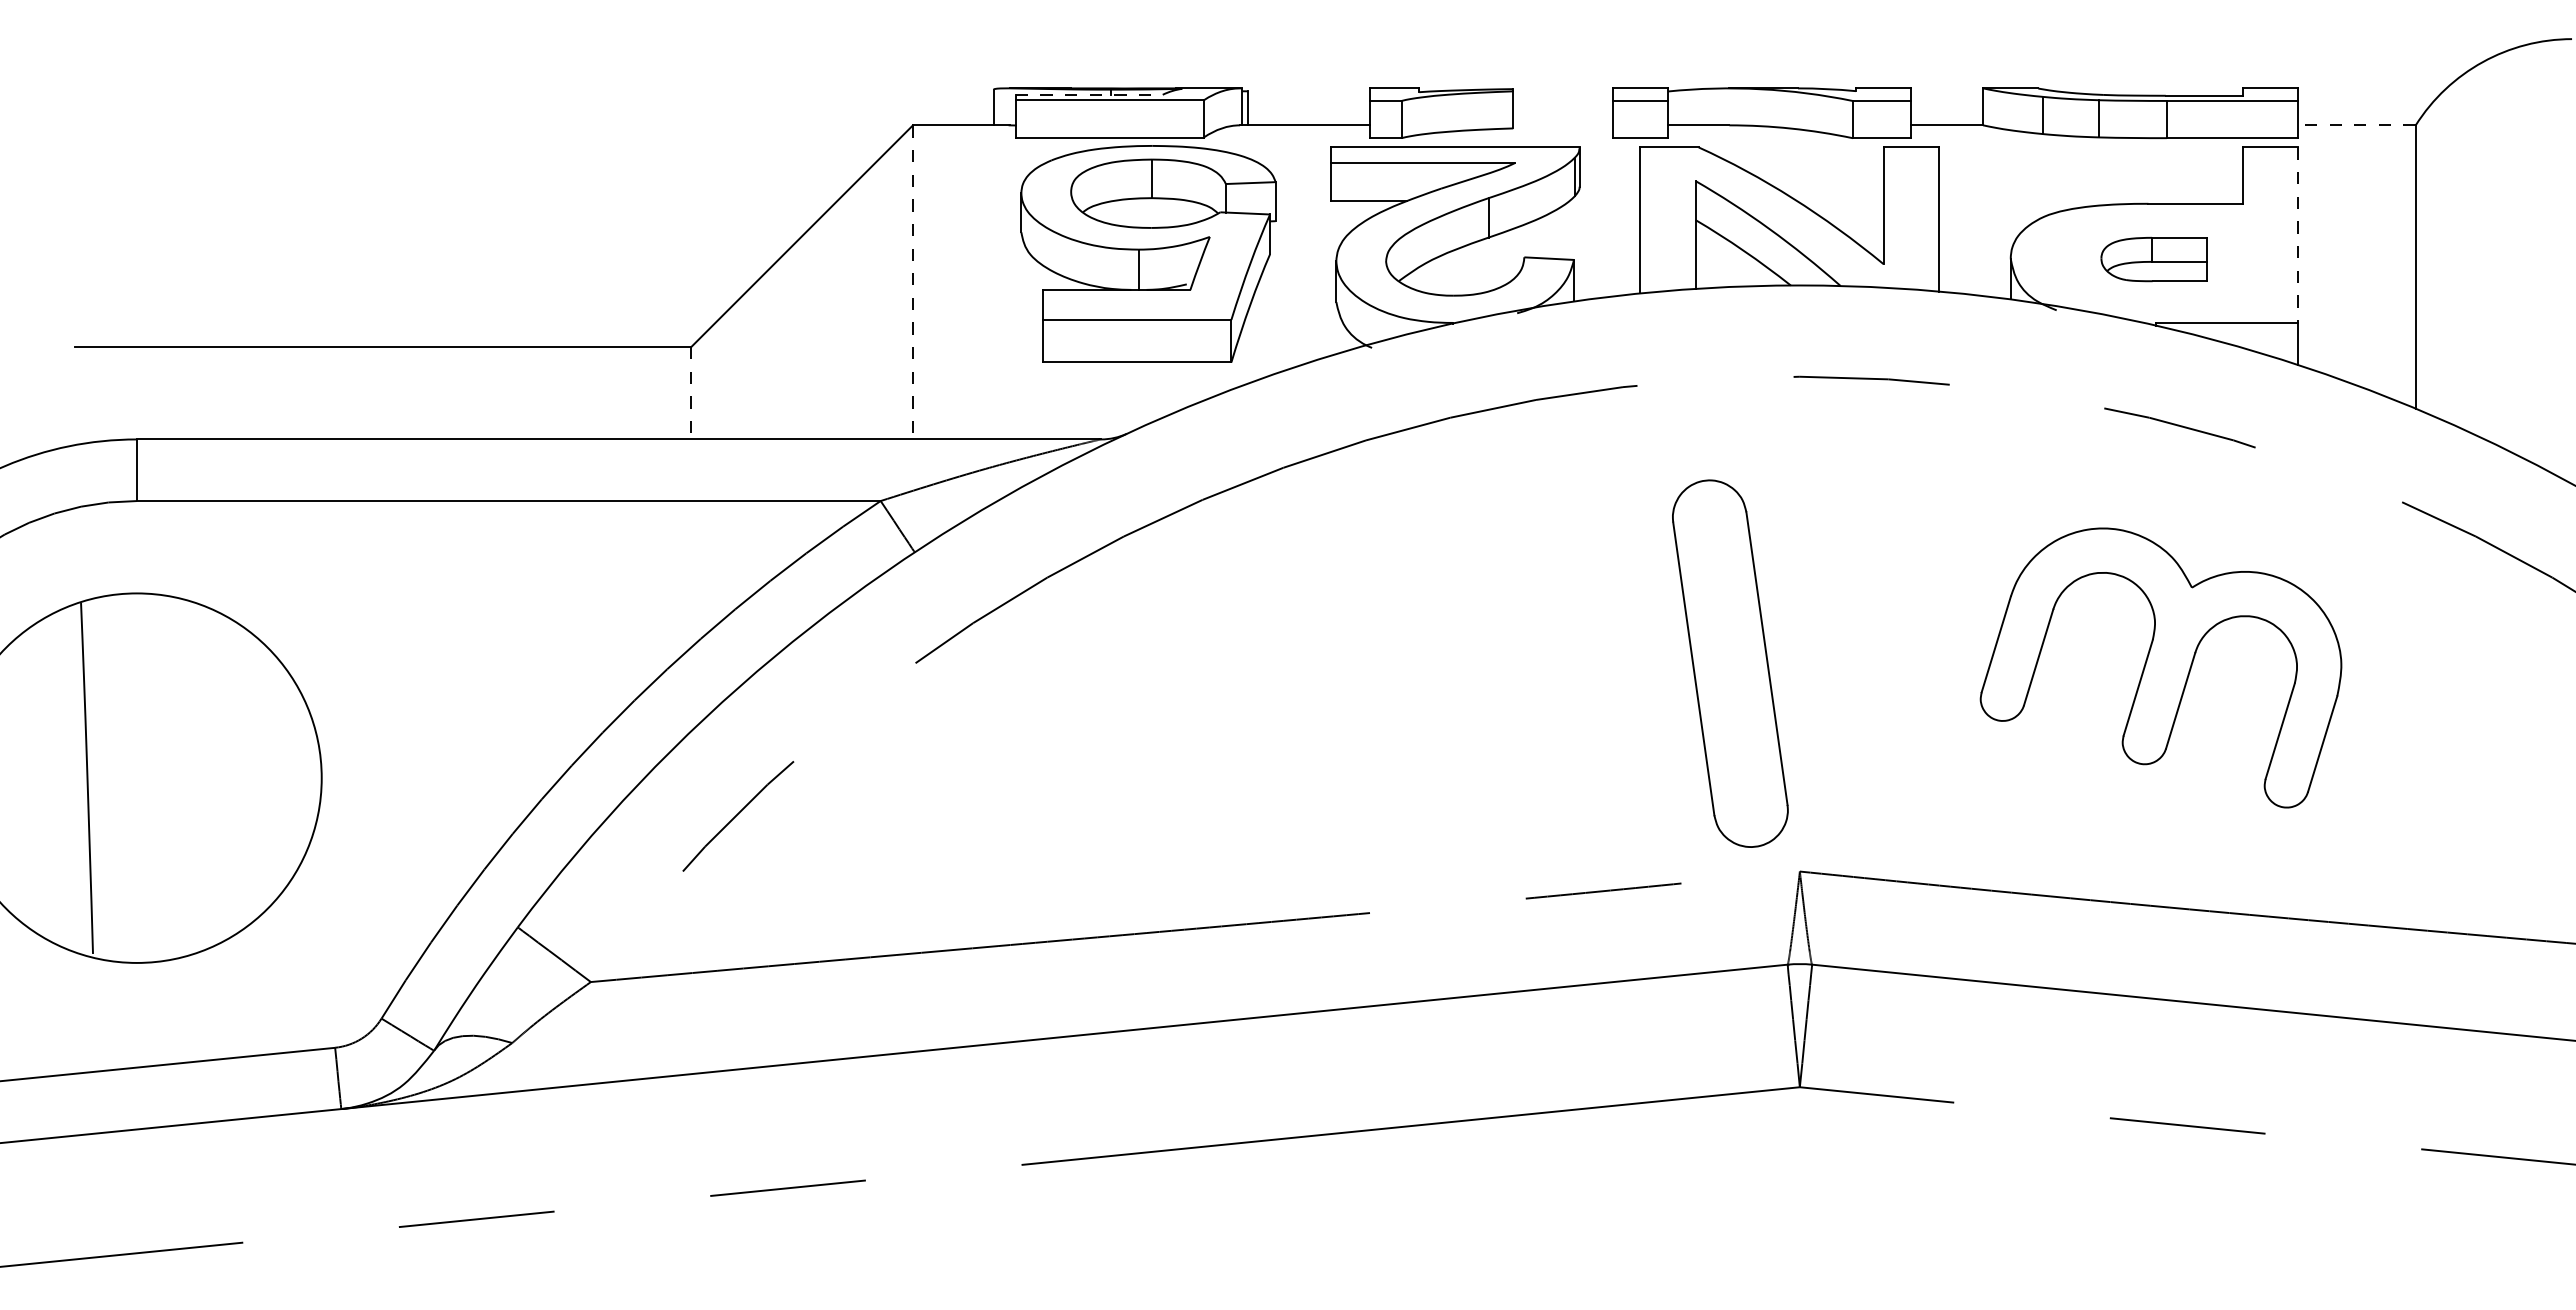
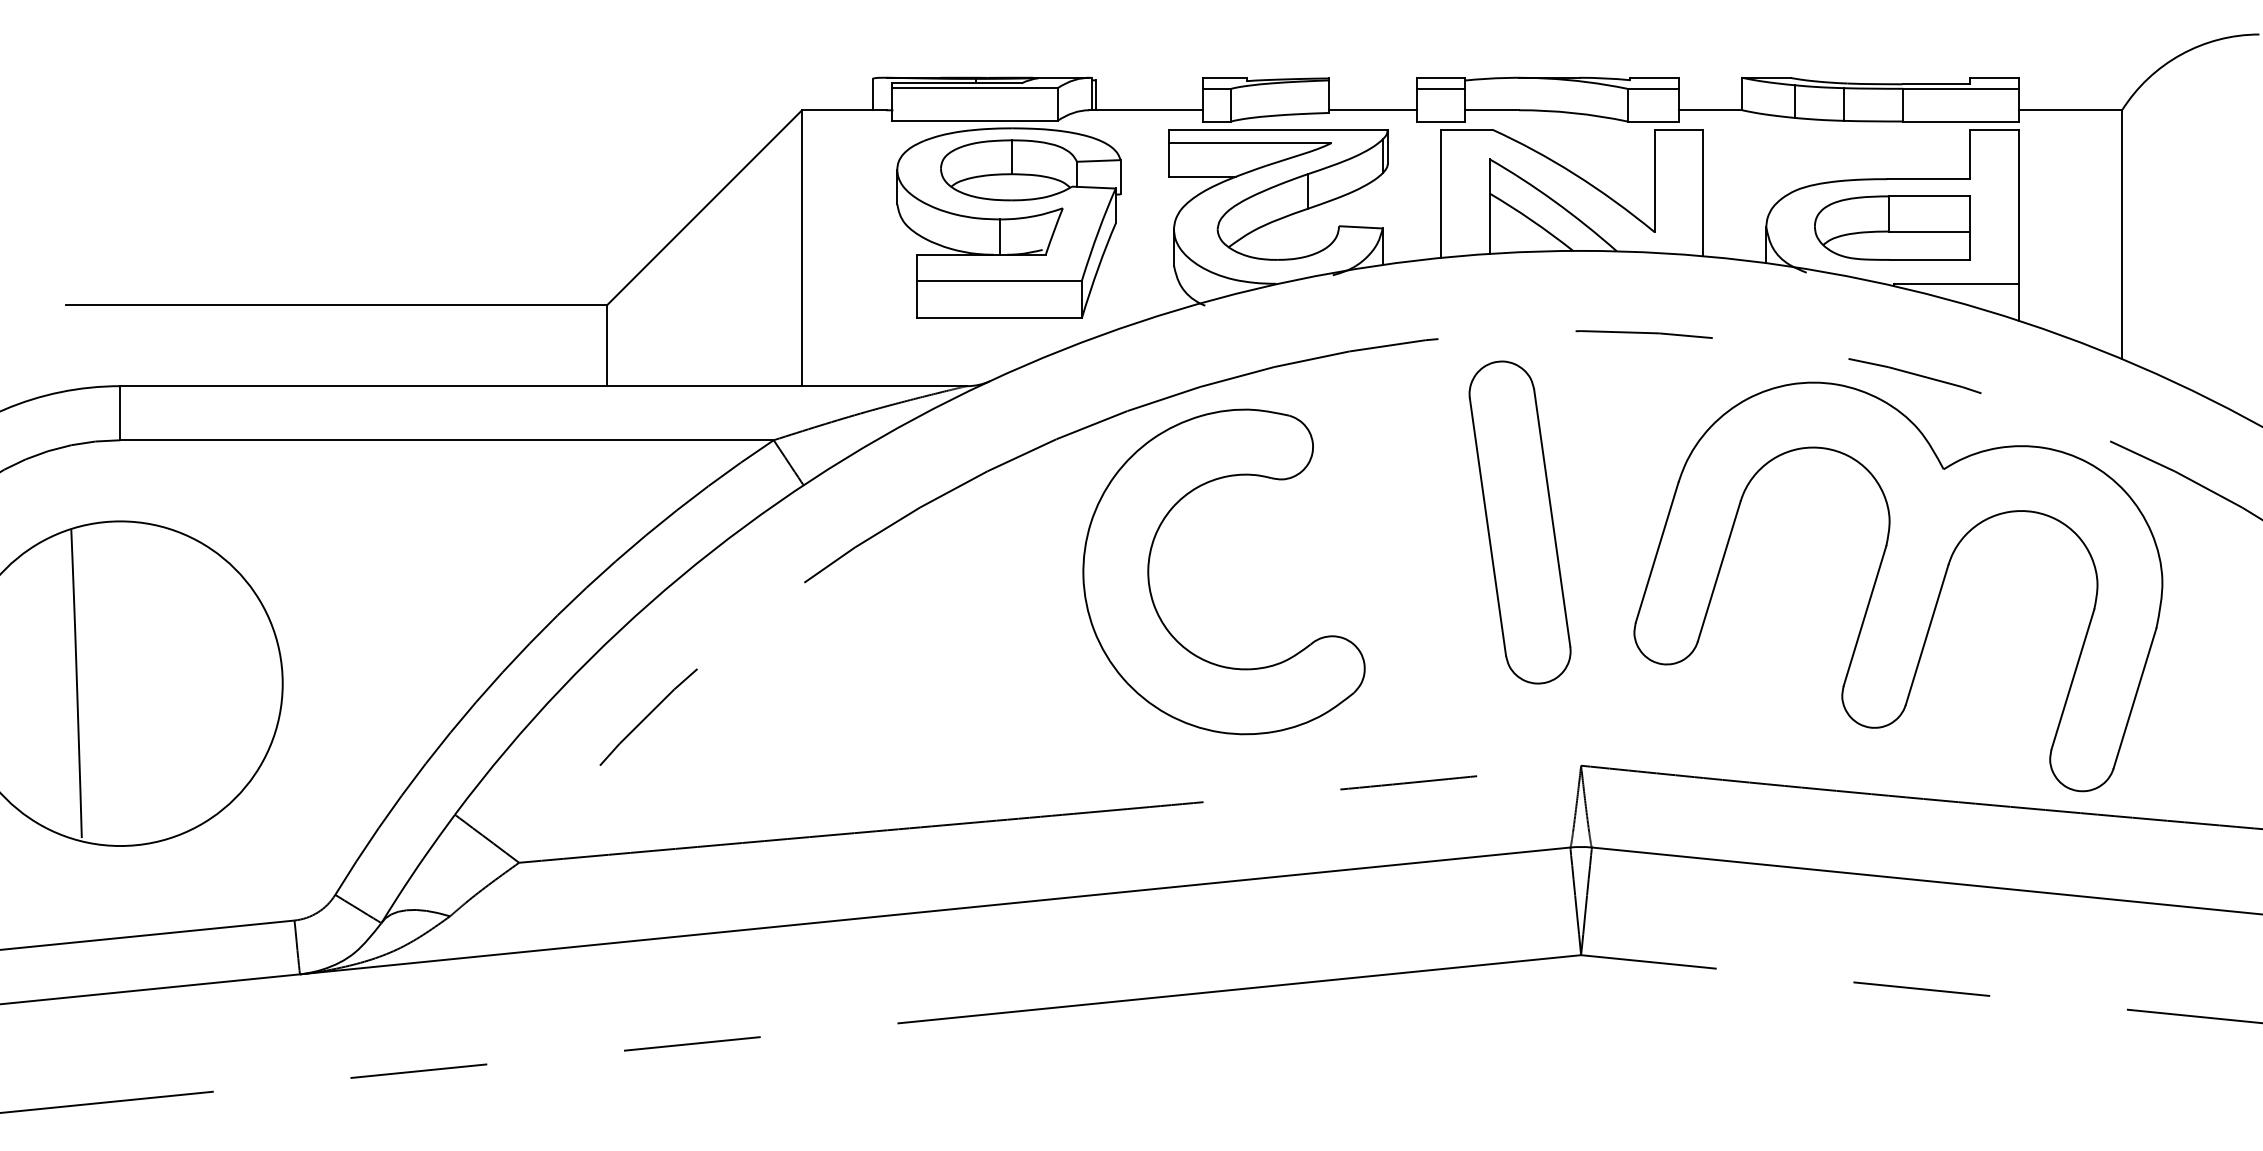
line: (1089, 94) -> (957, 83), dashed -> solid
line: (1562, 125) -> (1372, 110), added
line: (2356, 125) -> (2070, 110), dashed -> solid
line: (2298, 235) -> (2019, 207), dashed -> solid
part: (2154, 259) -> (1892, 228), size x1.67
line: (912, 282) -> (801, 248), dashed -> solid
line: (691, 393) -> (607, 345), dashed -> solid
part: (1308, 647) -> (1149, 568), added
part: (1730, 663) -> (1520, 522), moved
part: (2160, 667) -> (1897, 586), size x1.67

